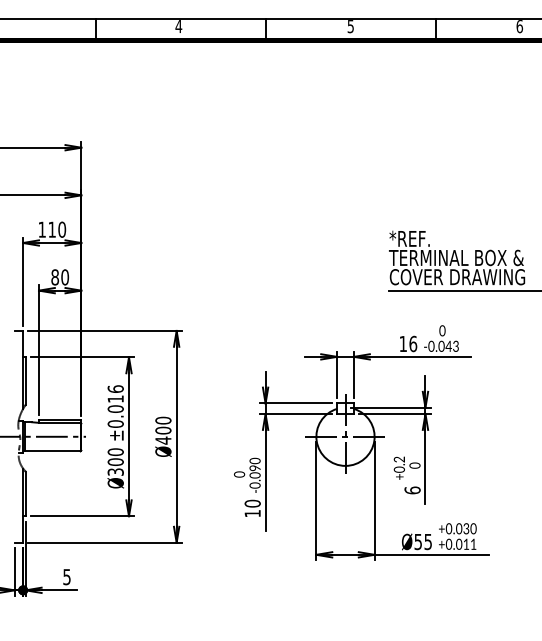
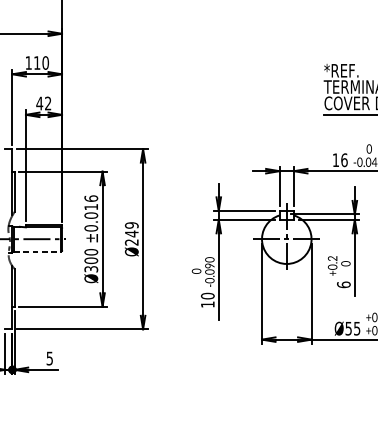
text: (60, 277) -> (44, 103), 80 -> 42
text: (163, 430) -> (131, 233), Ø400 -> Ø249
line: (52, 451) -> (37, 251), solid -> dashed

